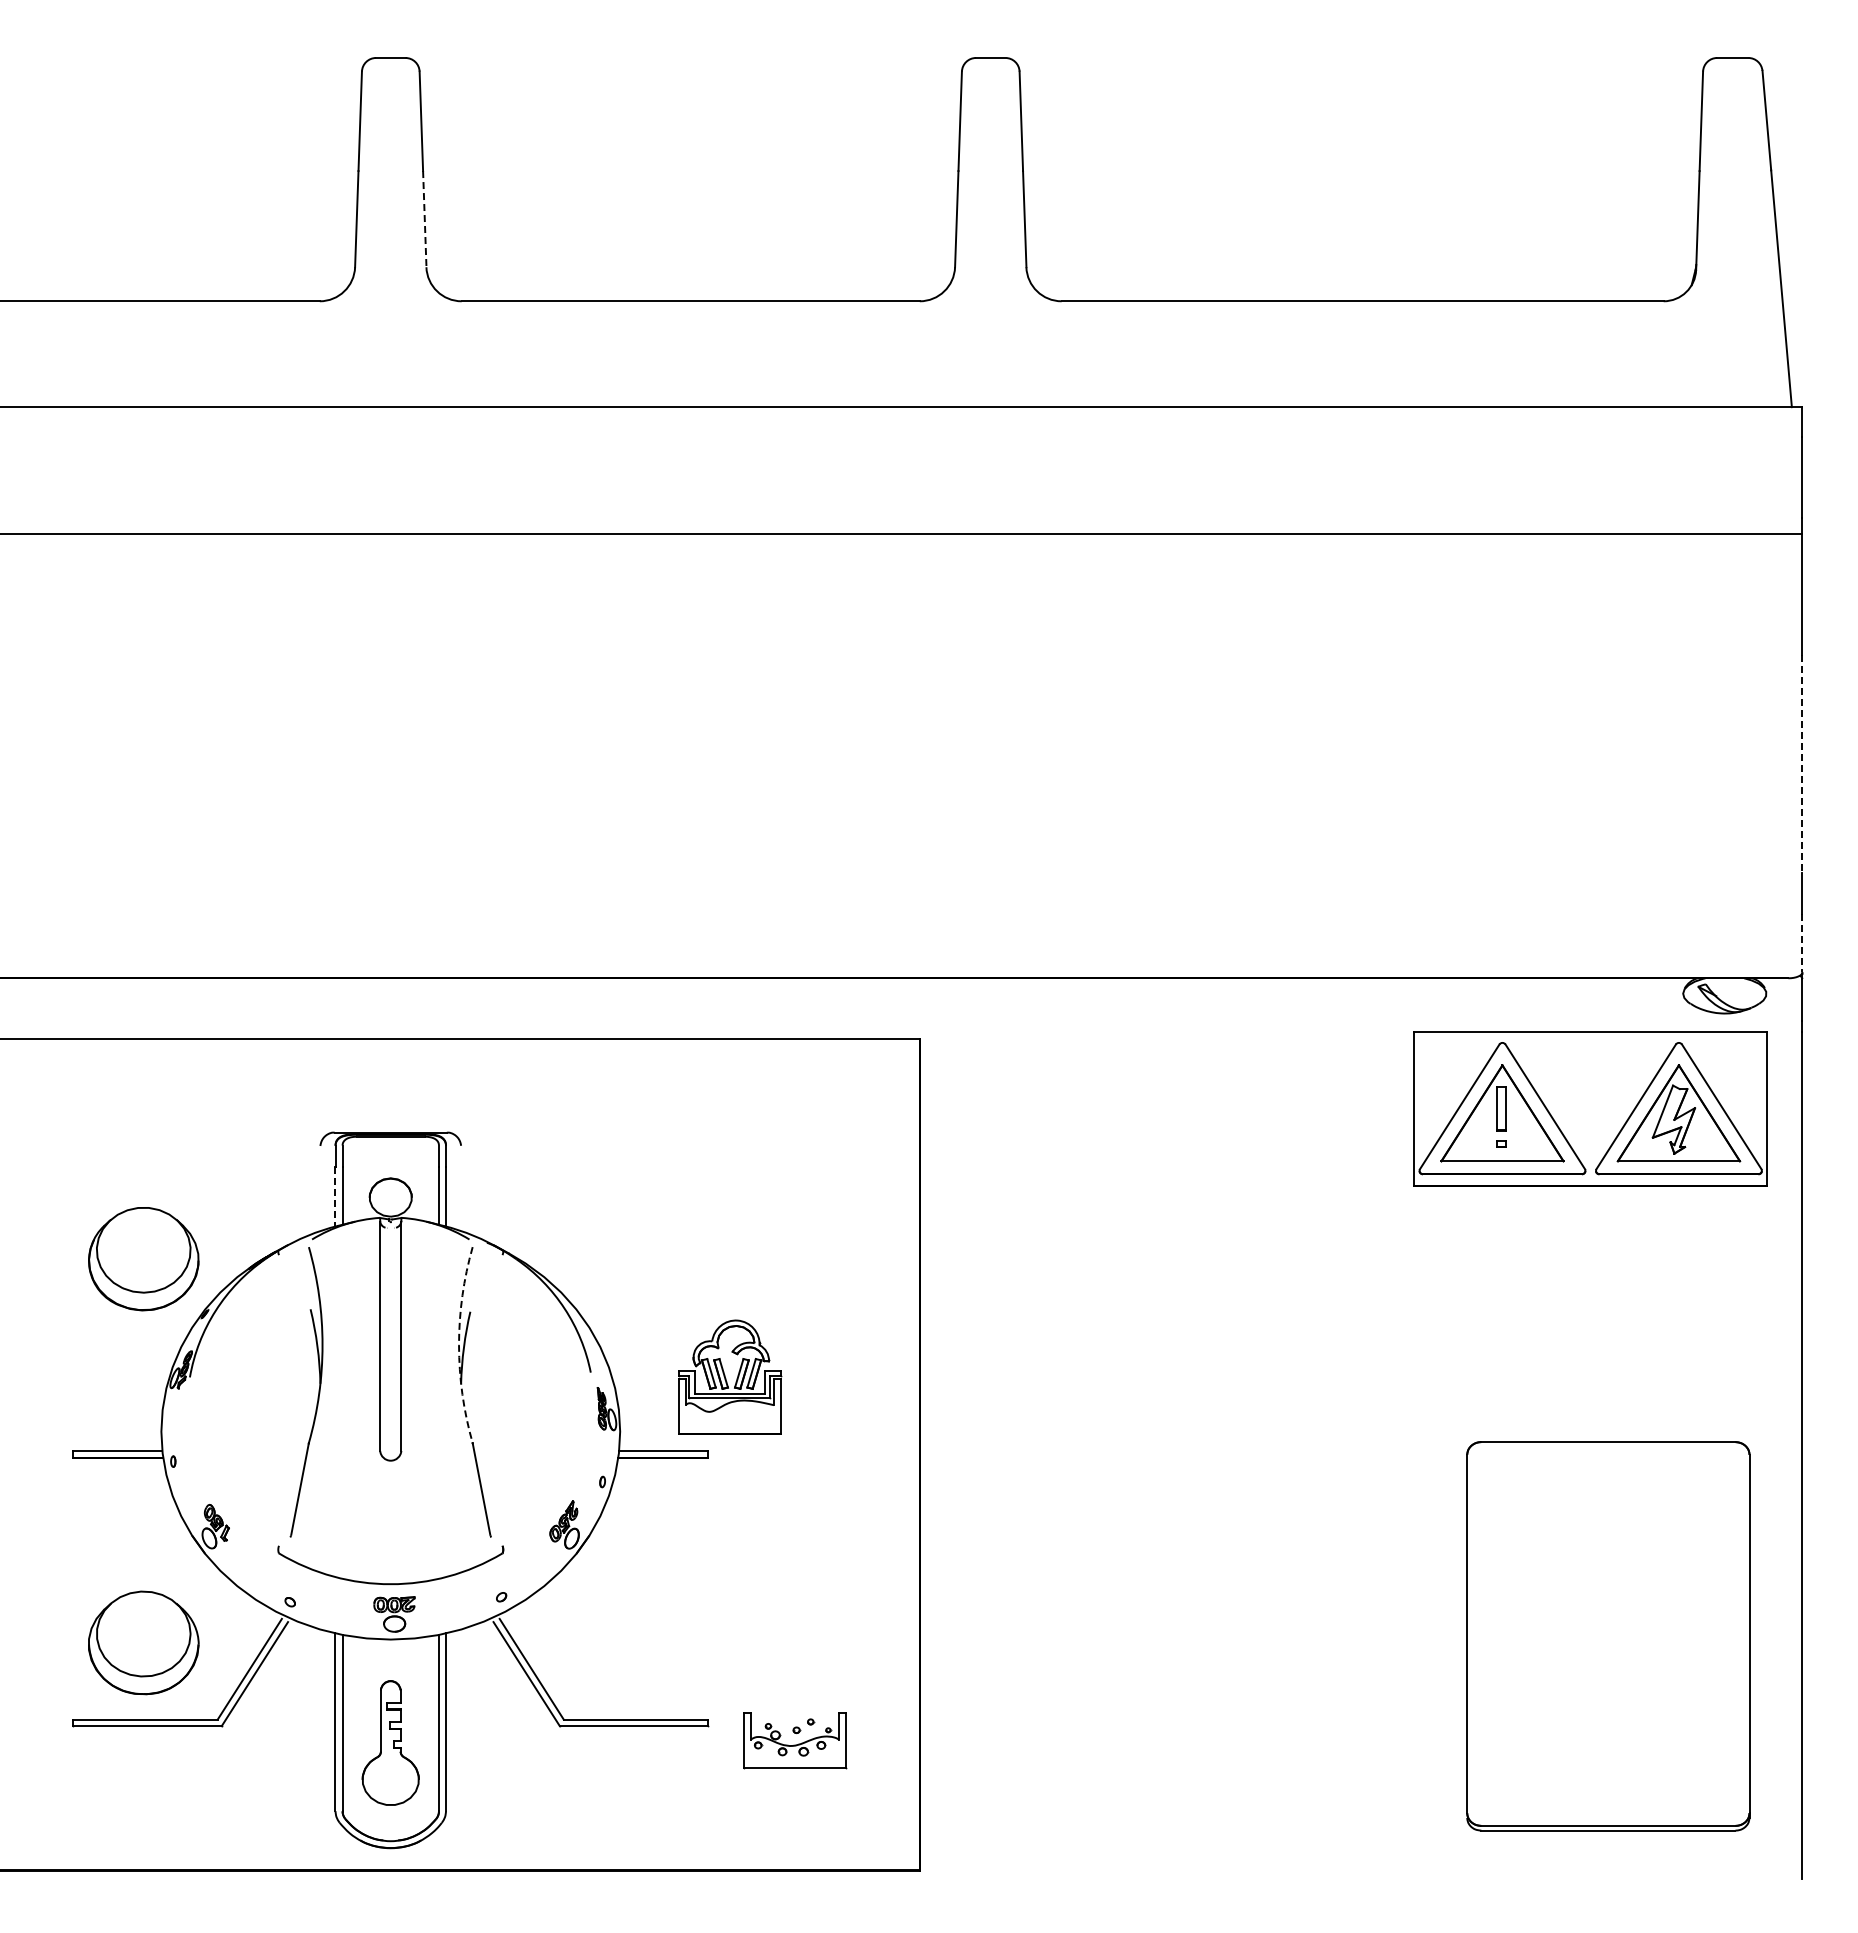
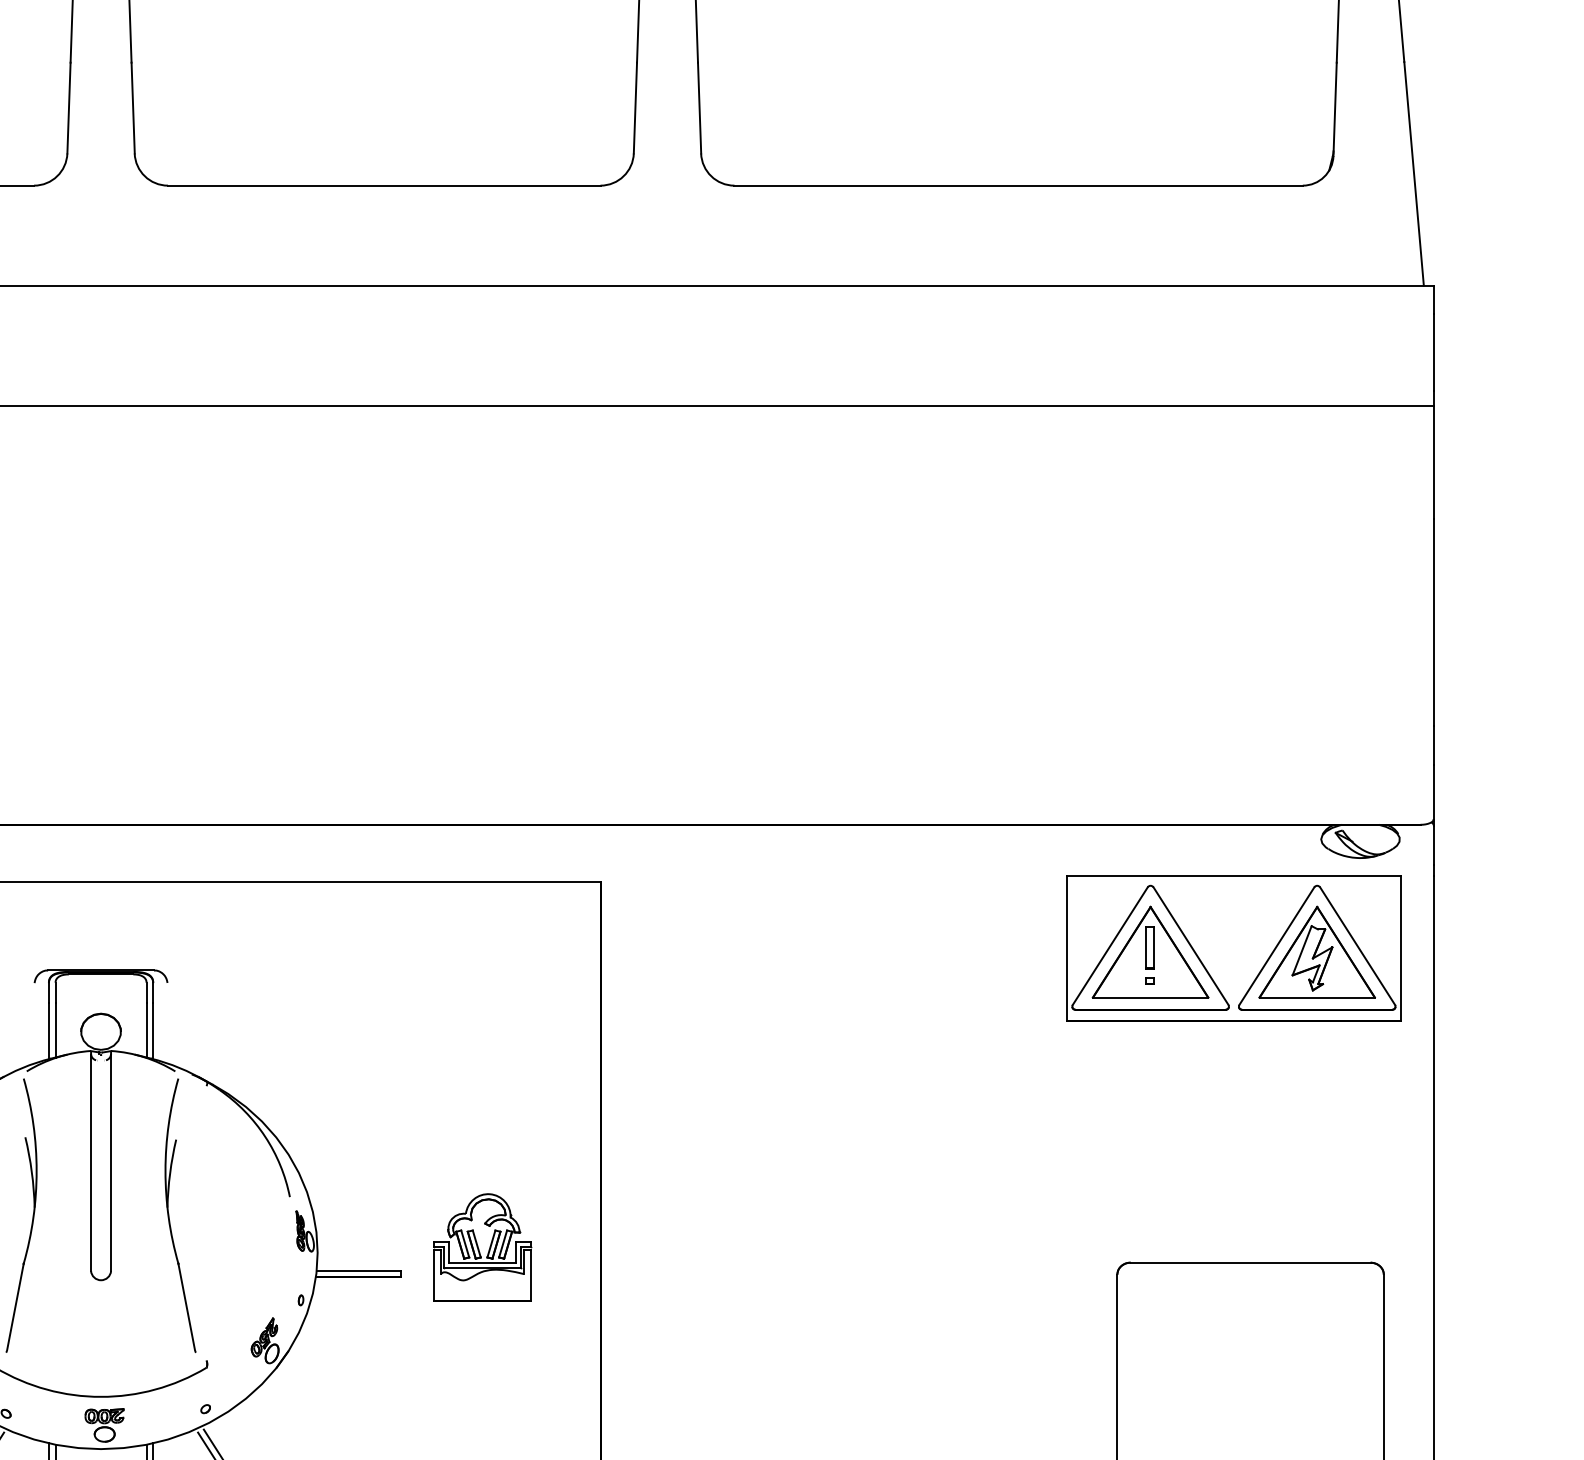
line: (424, 219) -> (132, 108), dashed -> solid
line: (1802, 764) -> (1433, 622), dashed -> solid
line: (1802, 943) -> (1433, 791), dashed -> solid
line: (335, 1196) -> (48, 1030), dashed -> solid
arc: (459, 1345) -> (165, 1171), dashed -> solid
part: (730, 1376) -> (483, 1247), moved

